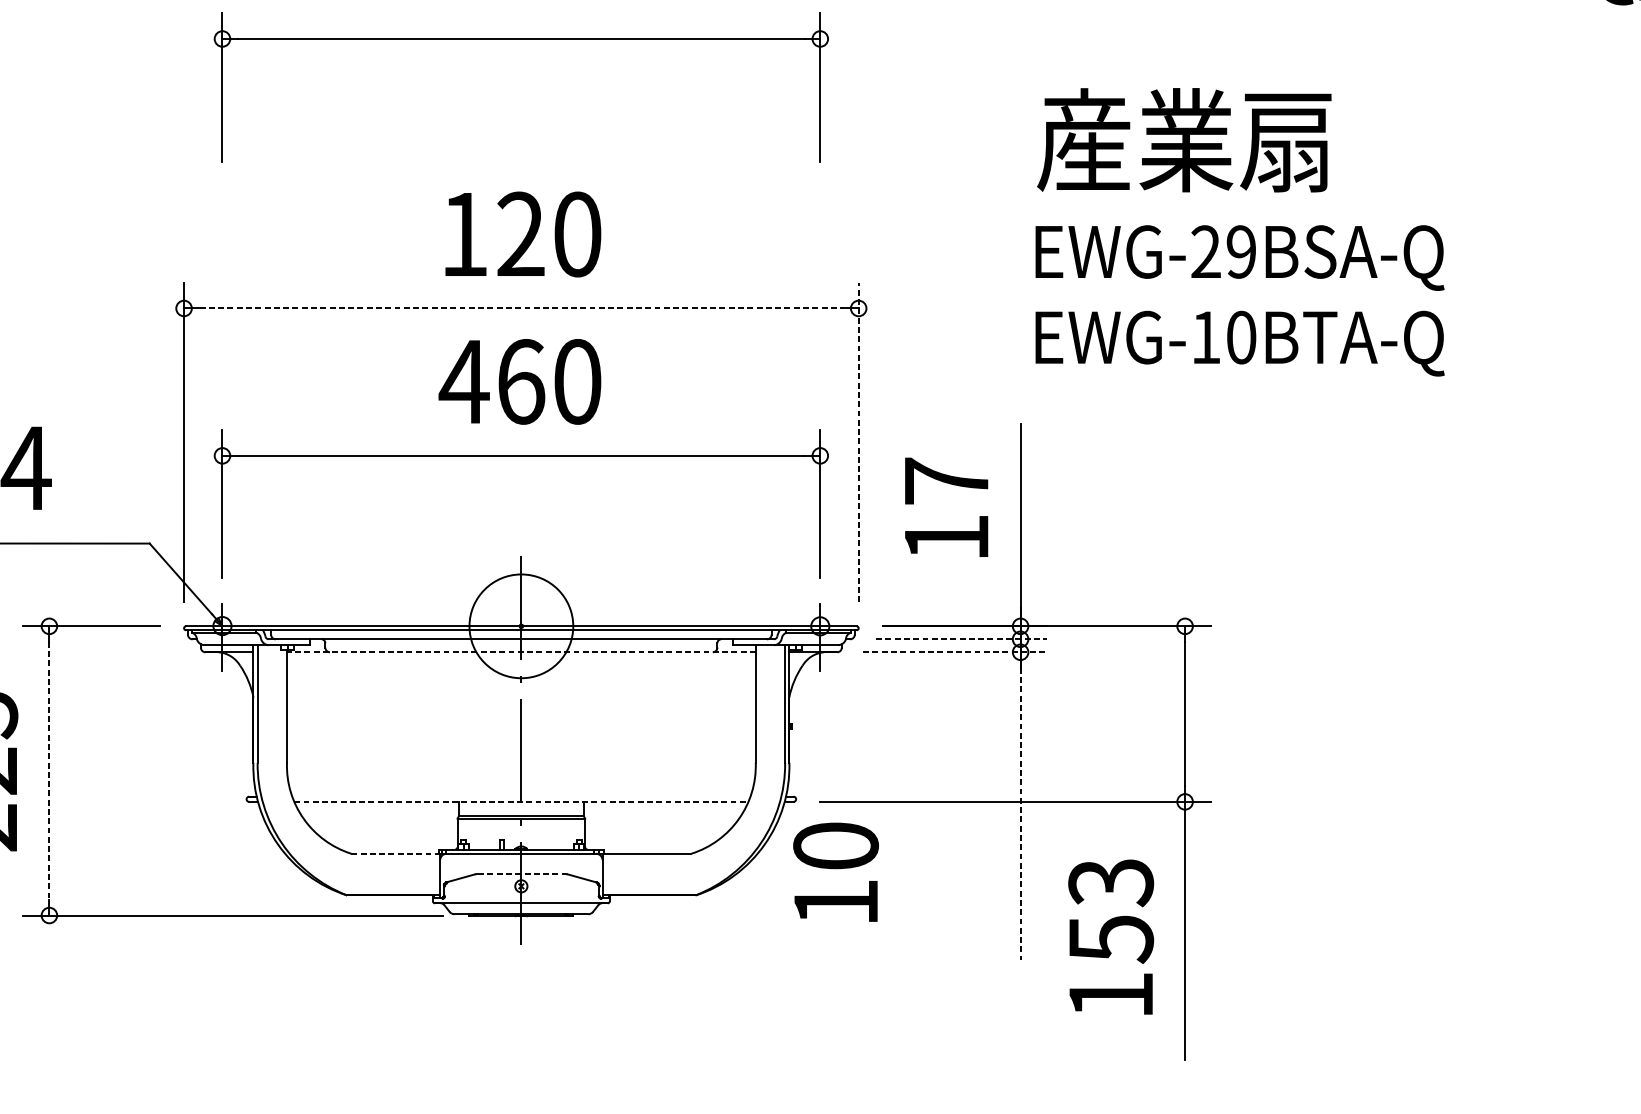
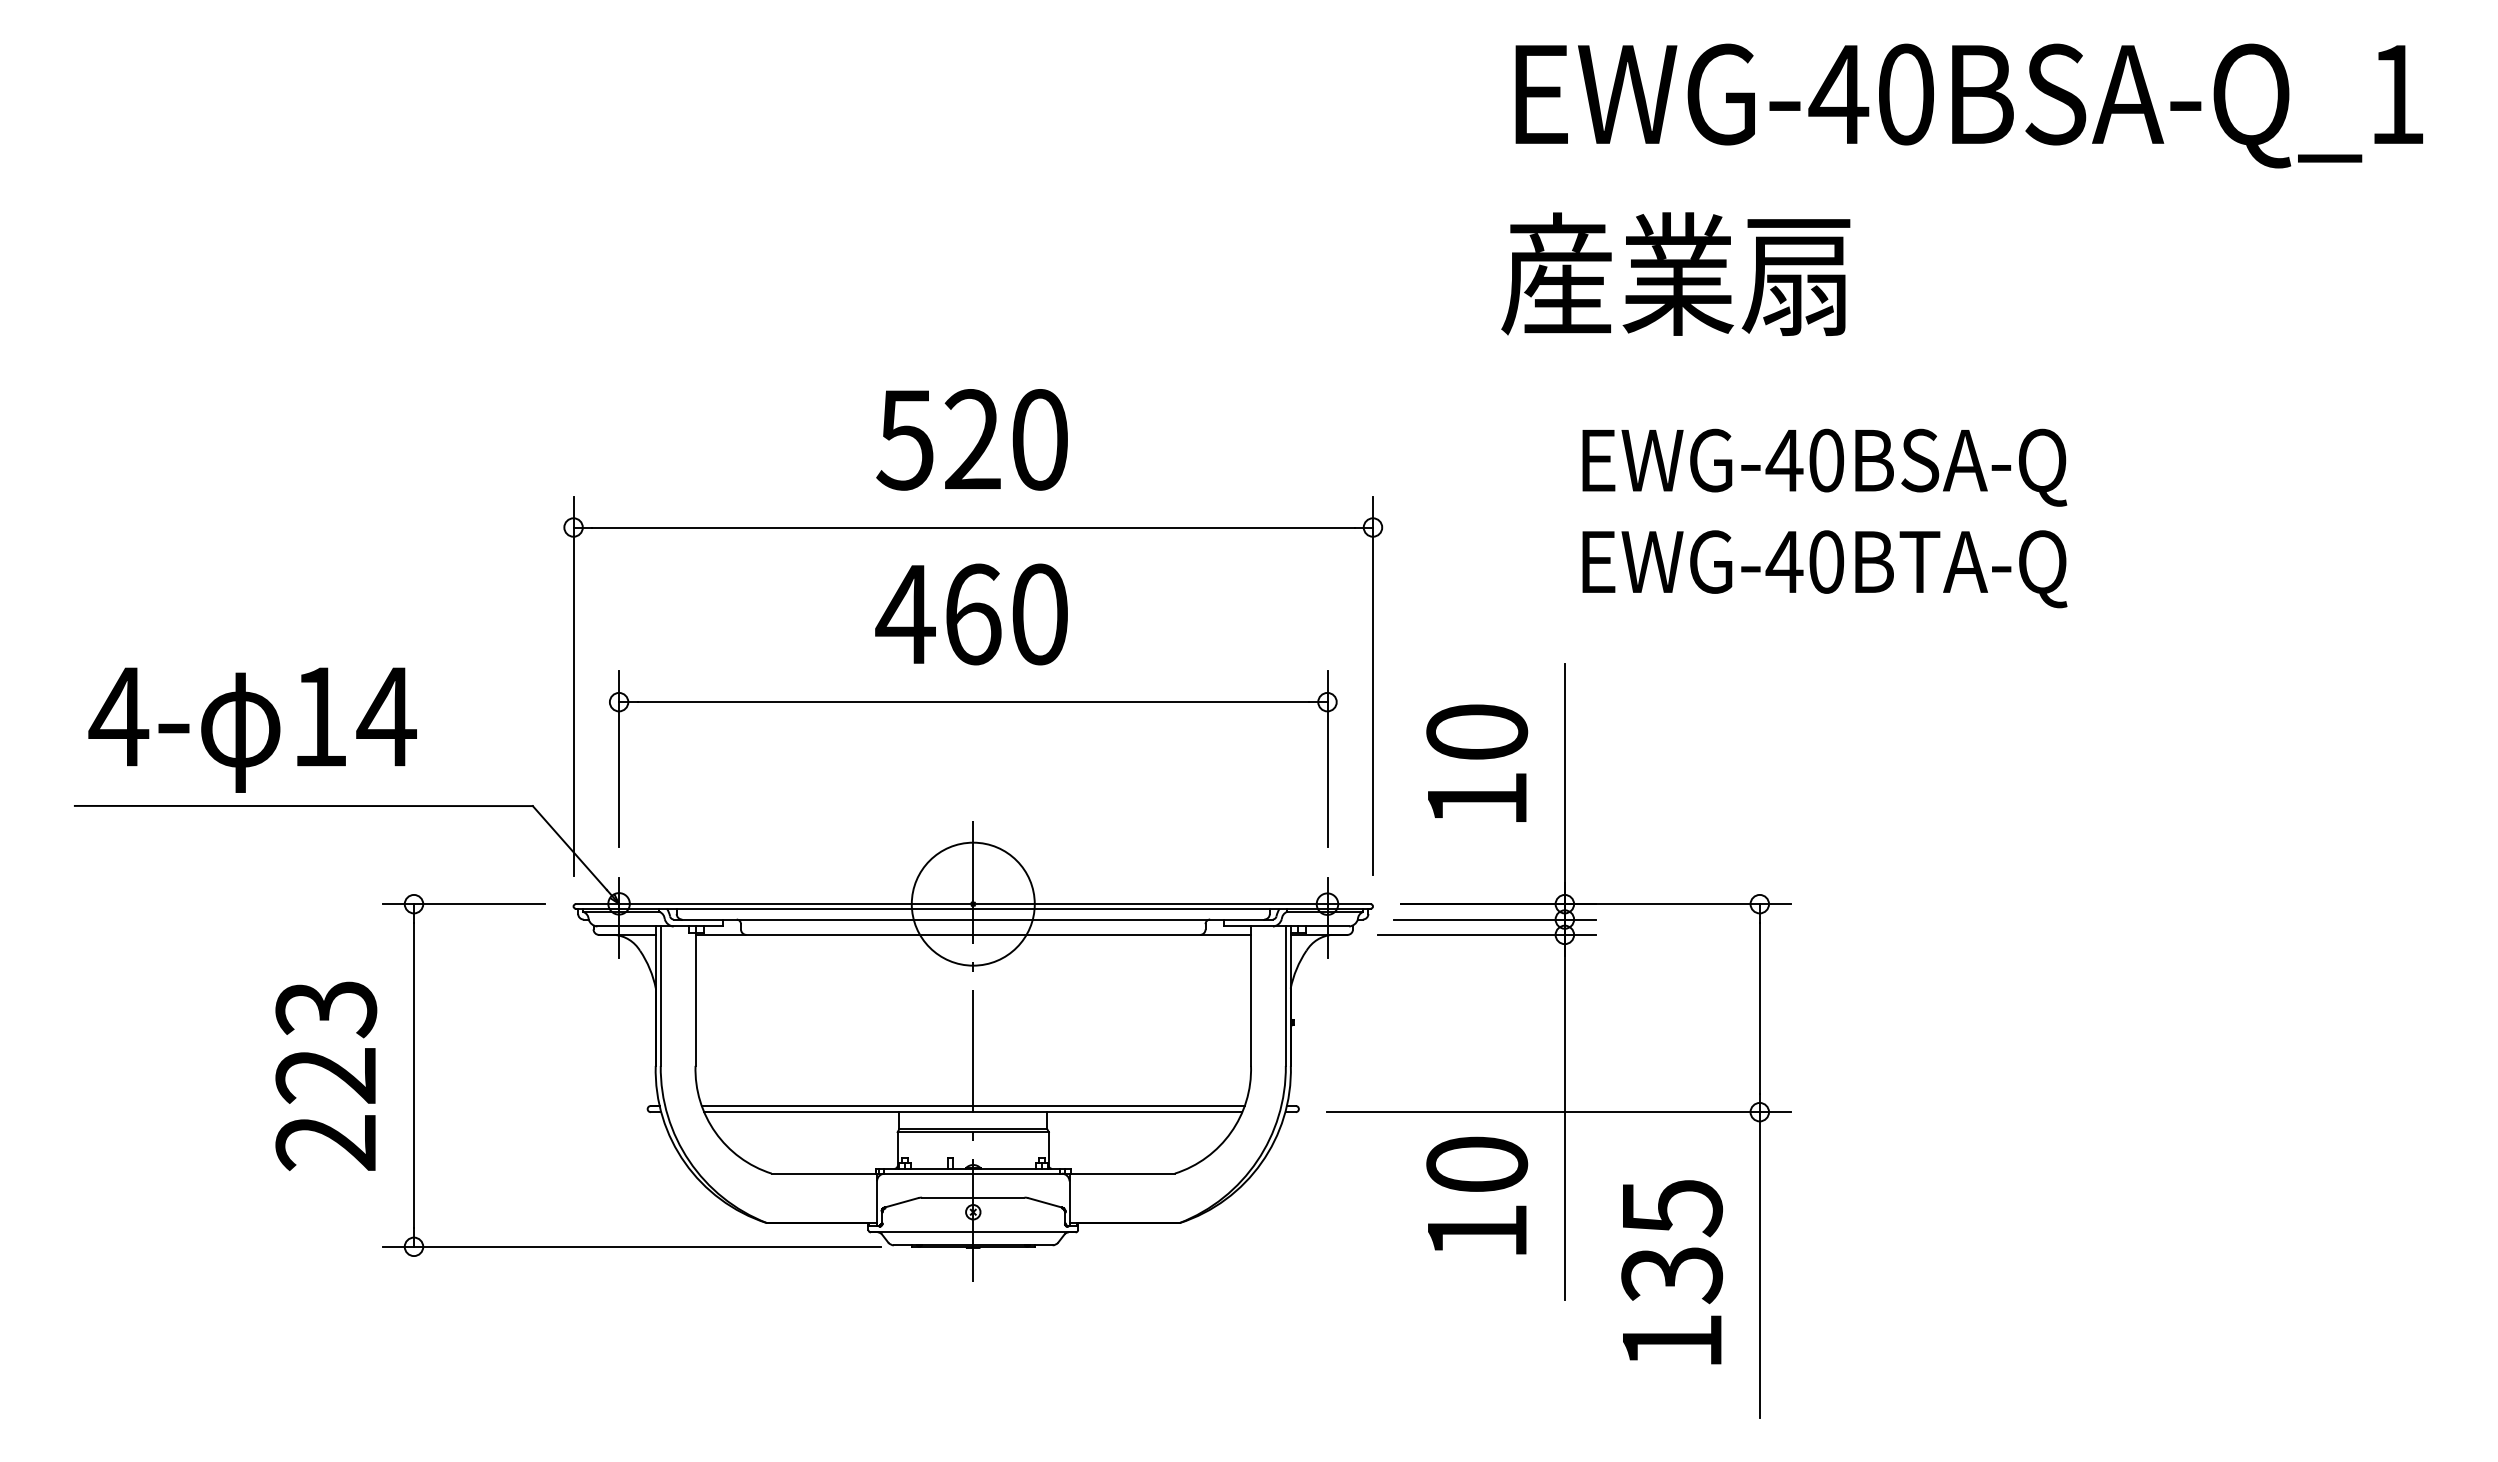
part: (521, 39) -> (973, 208), removed
text: (1184, 139) -> (1675, 273), moved
text: (463, 235) -> (904, 440), 120 -> 520
text: (1222, 251) -> (1804, 460), EWG-29BSA-Q -> EWG-40BSA-Q
line: (521, 308) -> (973, 527), dashed -> solid
text: (1205, 337) -> (1784, 561), EWG-10BTA-Q -> EWG-40BTA-Q
line: (859, 441) -> (1373, 685), dashed -> solid
text: (946, 480) -> (1477, 731), 17 -> 10
line: (962, 639) -> (1495, 919), dashed -> solid
line: (521, 651) -> (973, 934), dashed -> solid
line: (954, 651) -> (1486, 934), dashed -> solid
line: (49, 770) -> (414, 1075), dashed -> solid
line: (520, 797) -> (972, 1106), added
line: (521, 802) -> (973, 1112), dashed -> solid
line: (1020, 814) -> (1564, 1127), dashed -> solid
line: (396, 853) -> (825, 1173), dashed -> solid
text: (836, 872) -> (1477, 1195), moved
line: (521, 873) -> (973, 1197), dashed -> solid
text: (1110, 911) -> (1671, 1242), 153 -> 135

